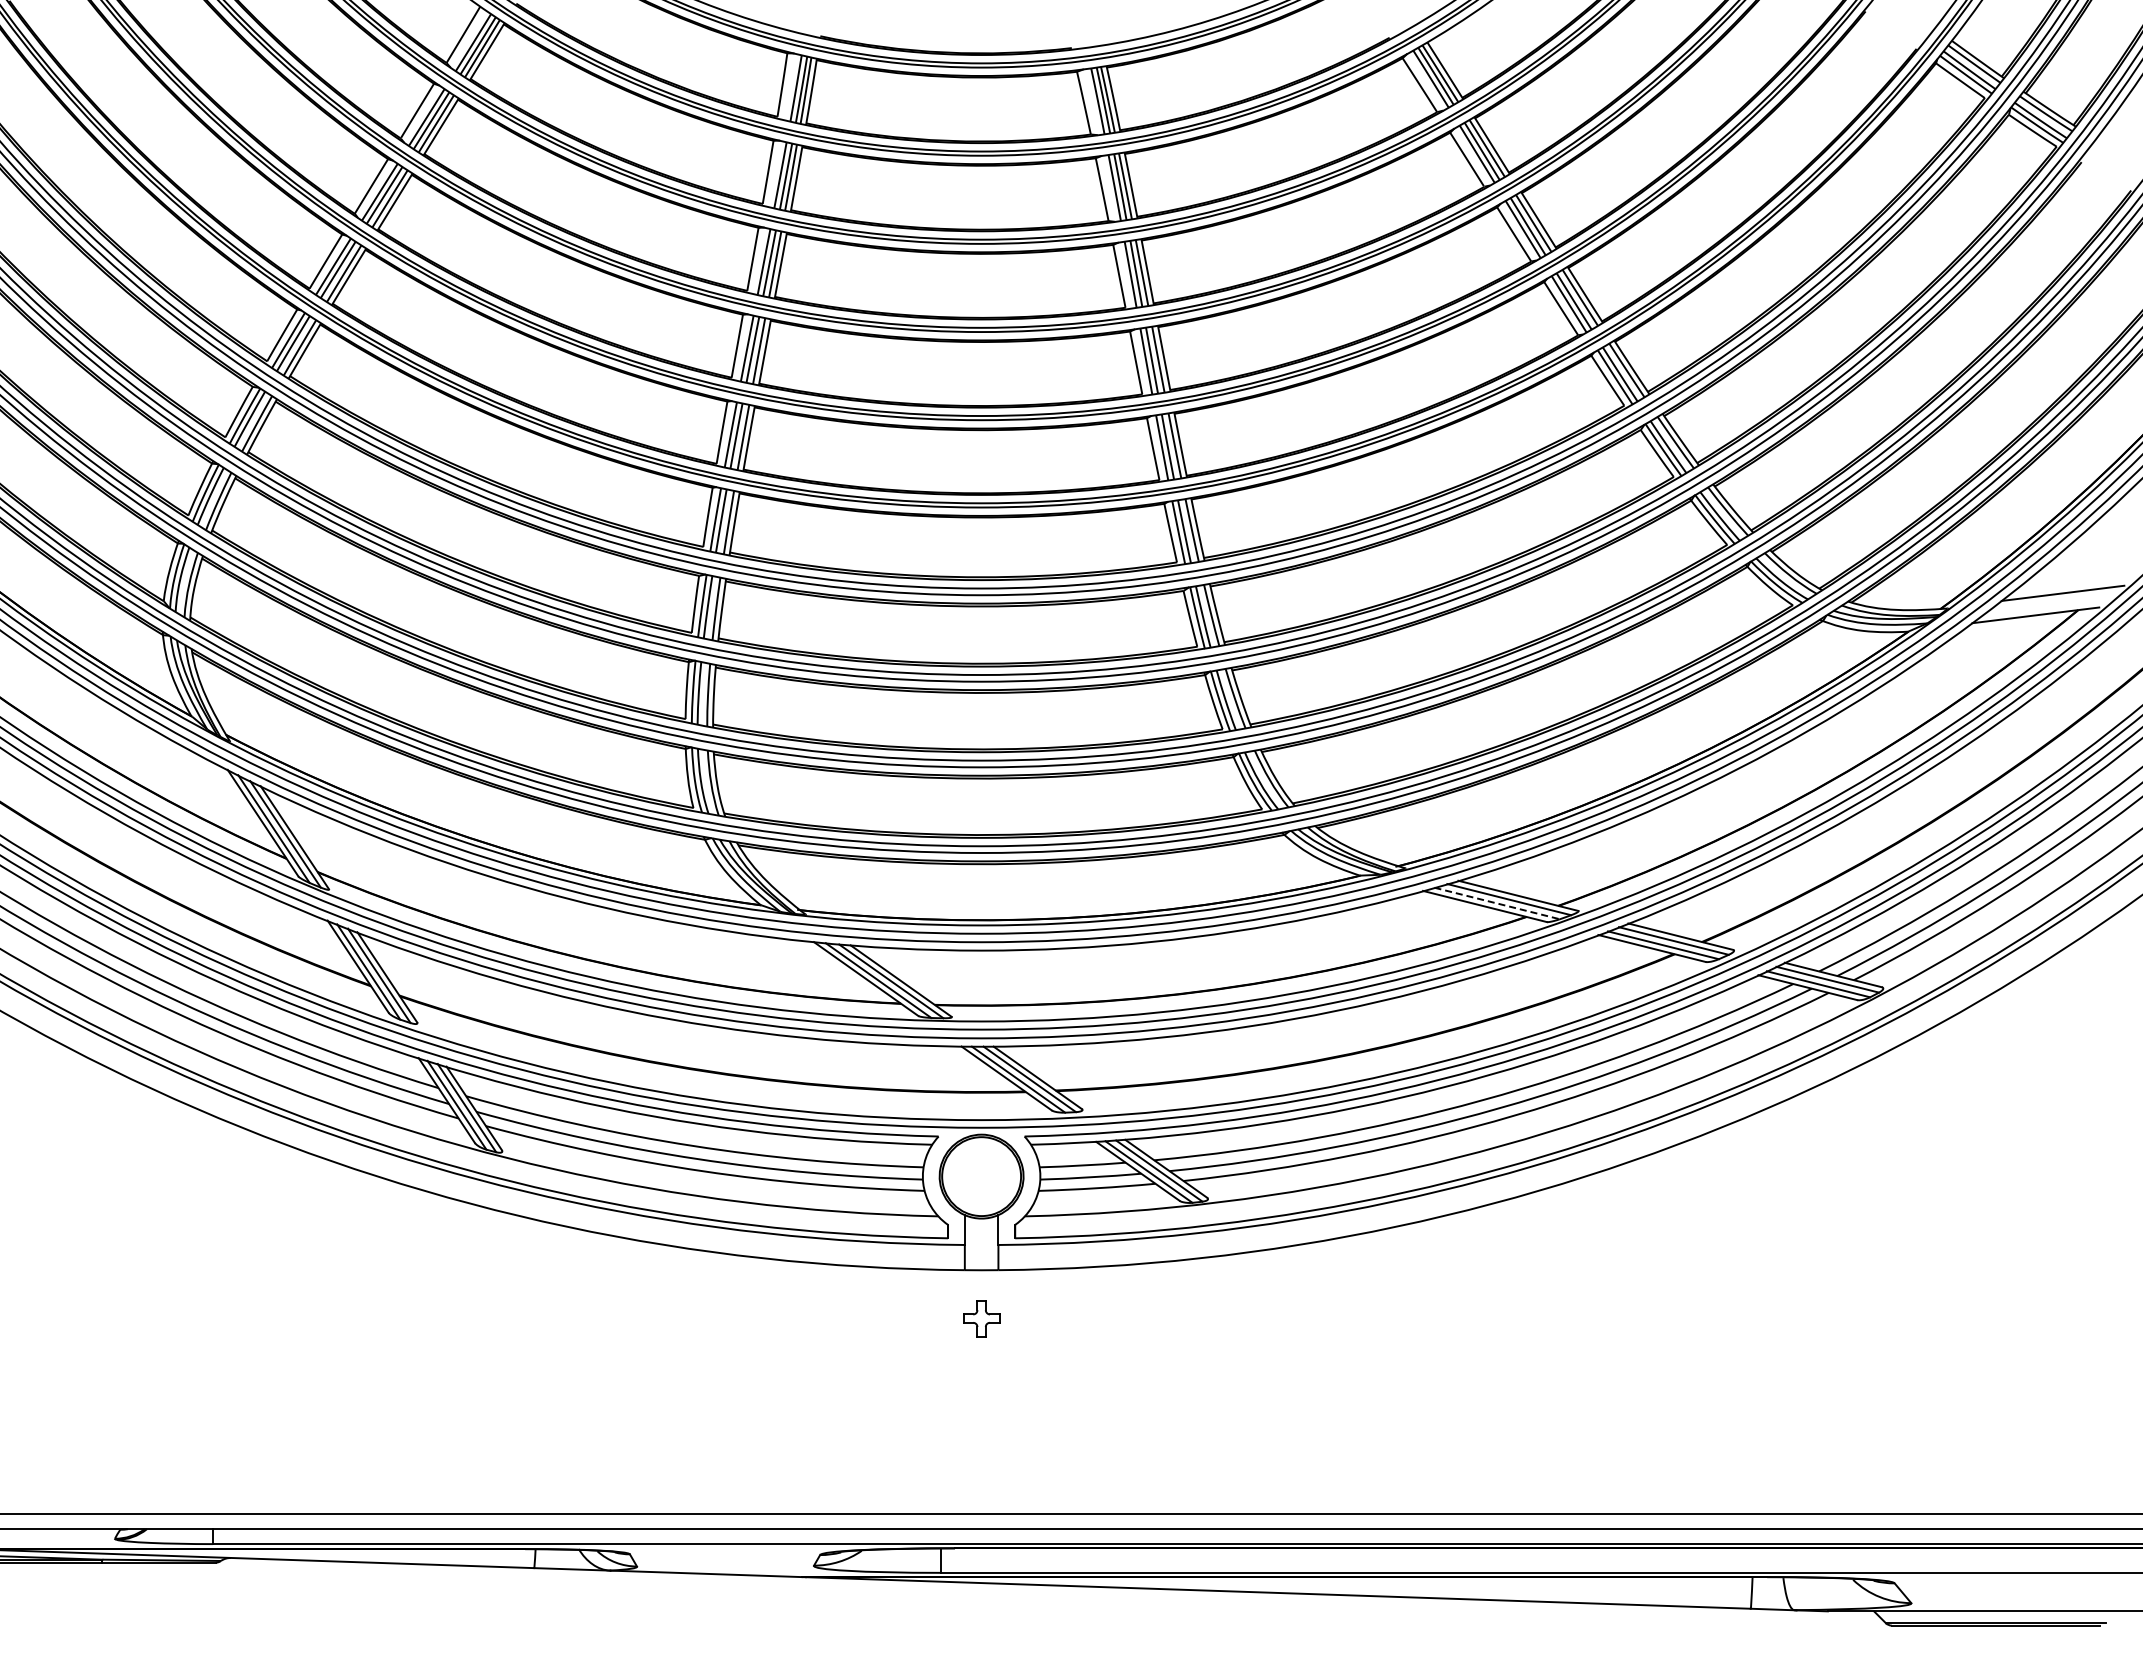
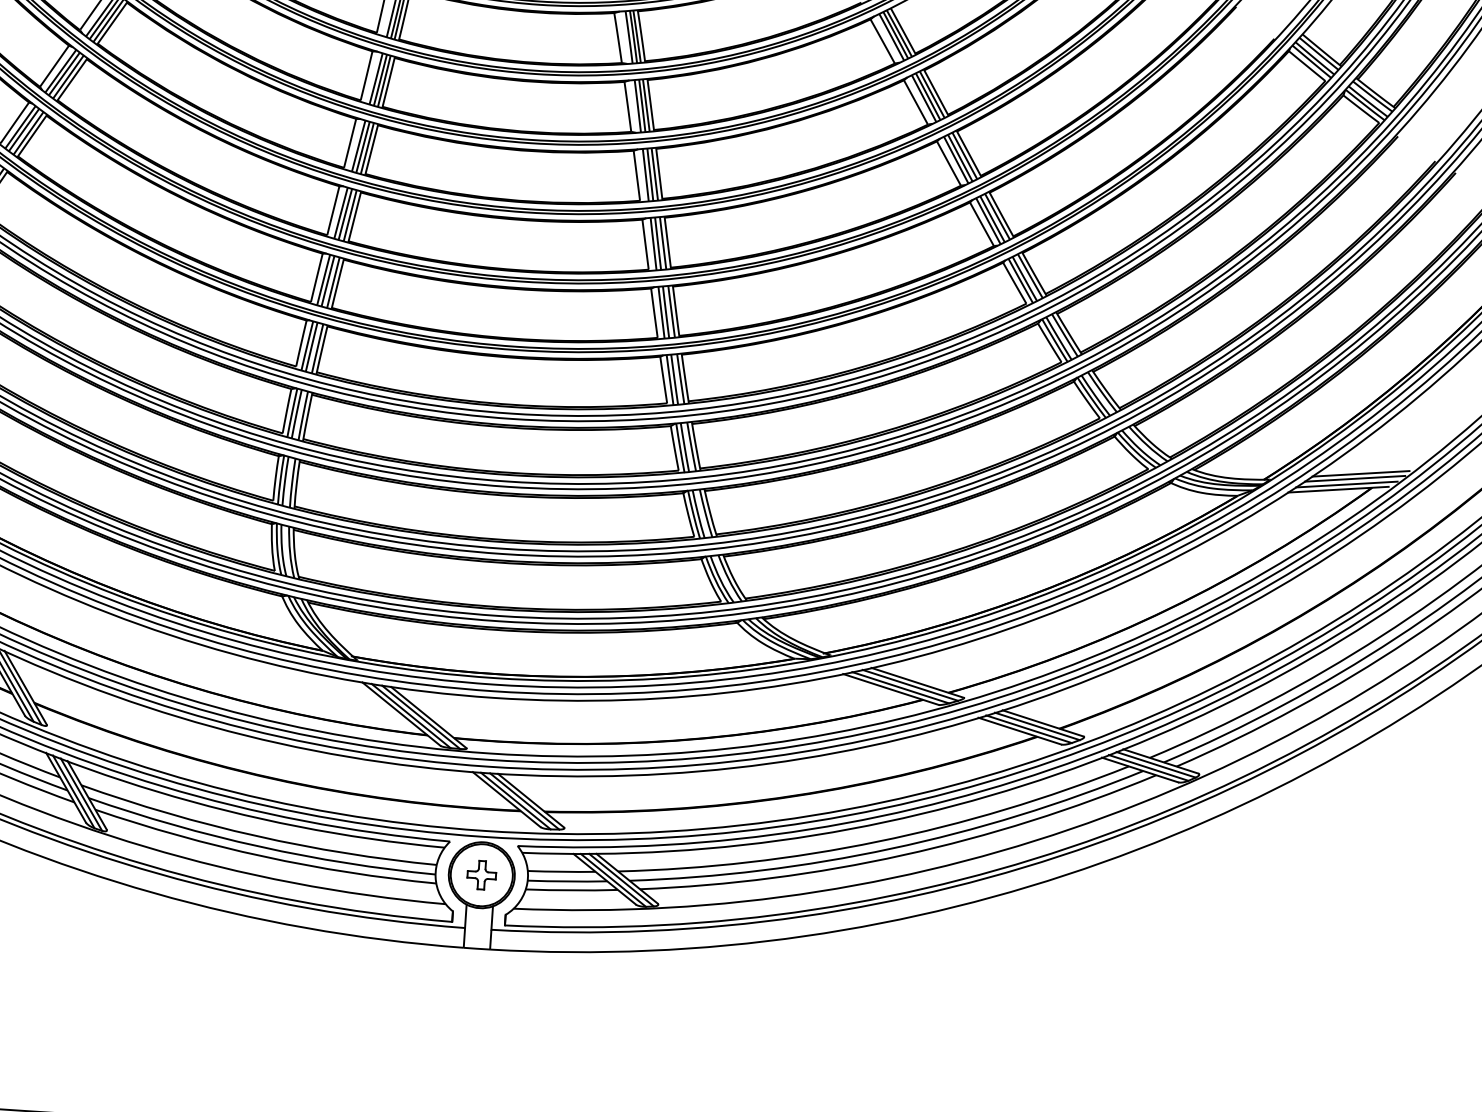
line: (2055, 600) -> (1354, 479), added
line: (2045, 608) -> (1346, 484), added
line: (1497, 903) -> (900, 687), dashed -> solid
part: (981, 1318) -> (481, 875), moved

